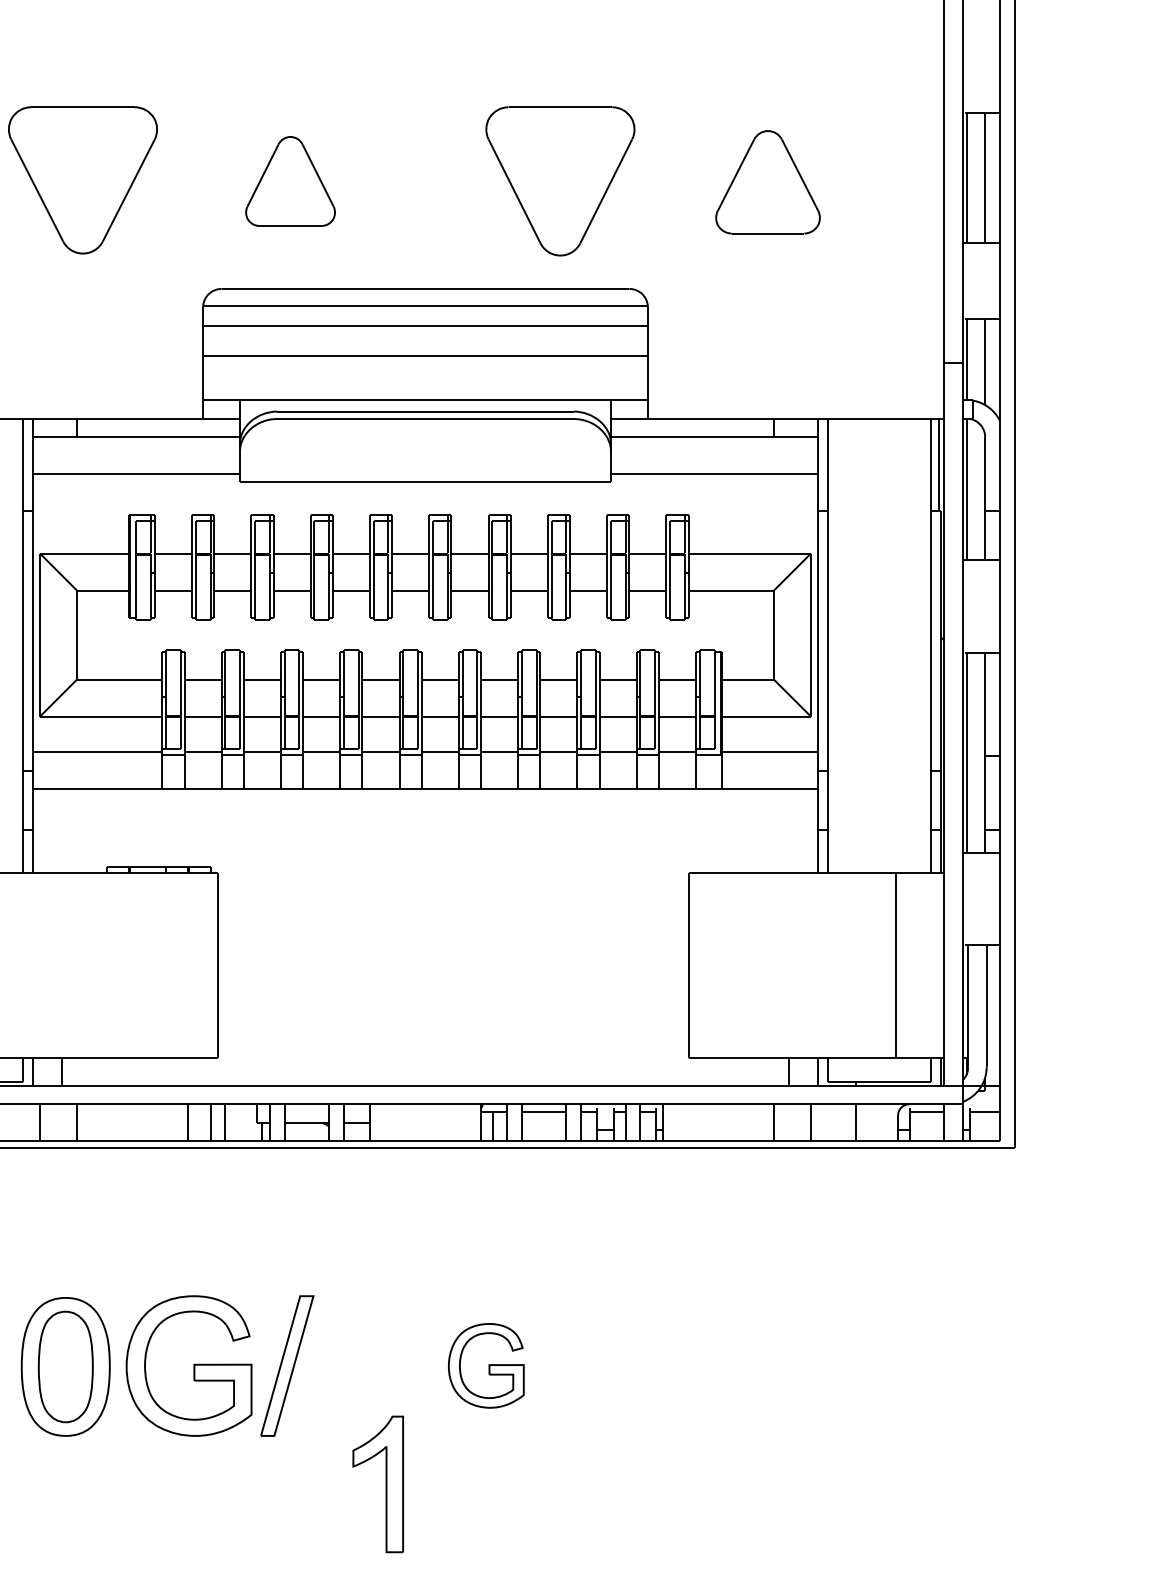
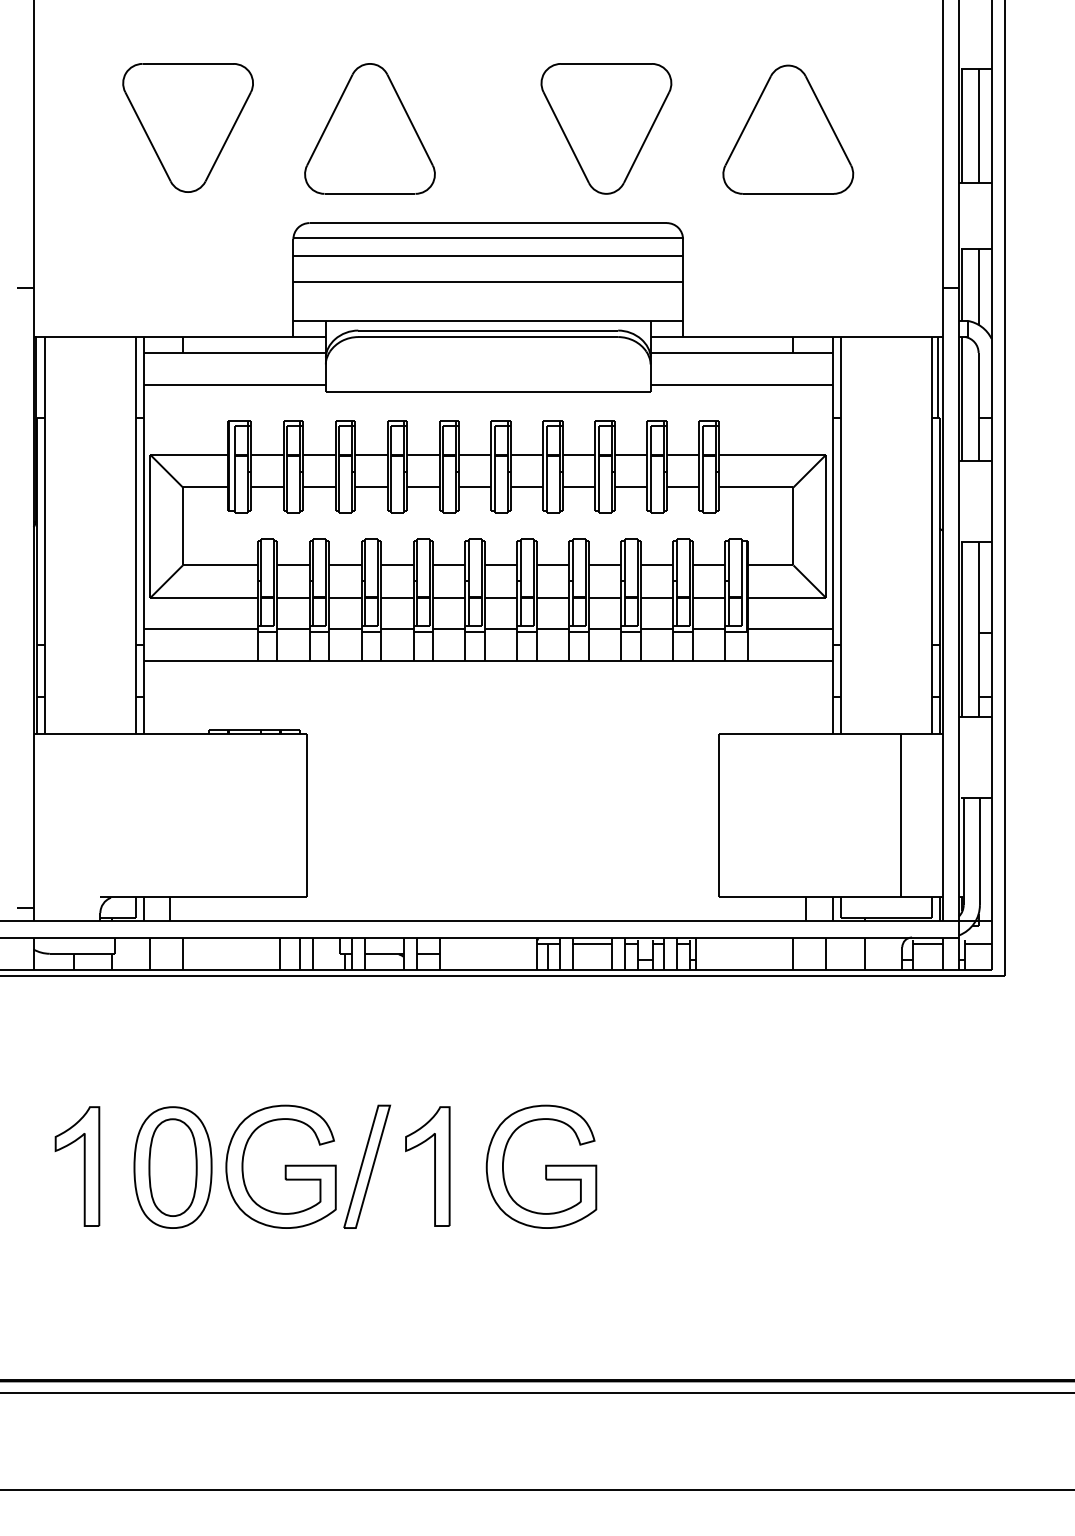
part: (289, 180) -> (369, 128), size x1.67
part: (768, 182) -> (788, 129), size x1.43
part: (486, 1365) -> (541, 1166), size x1.67
part: (385, 1484) -> (434, 1166), moved

